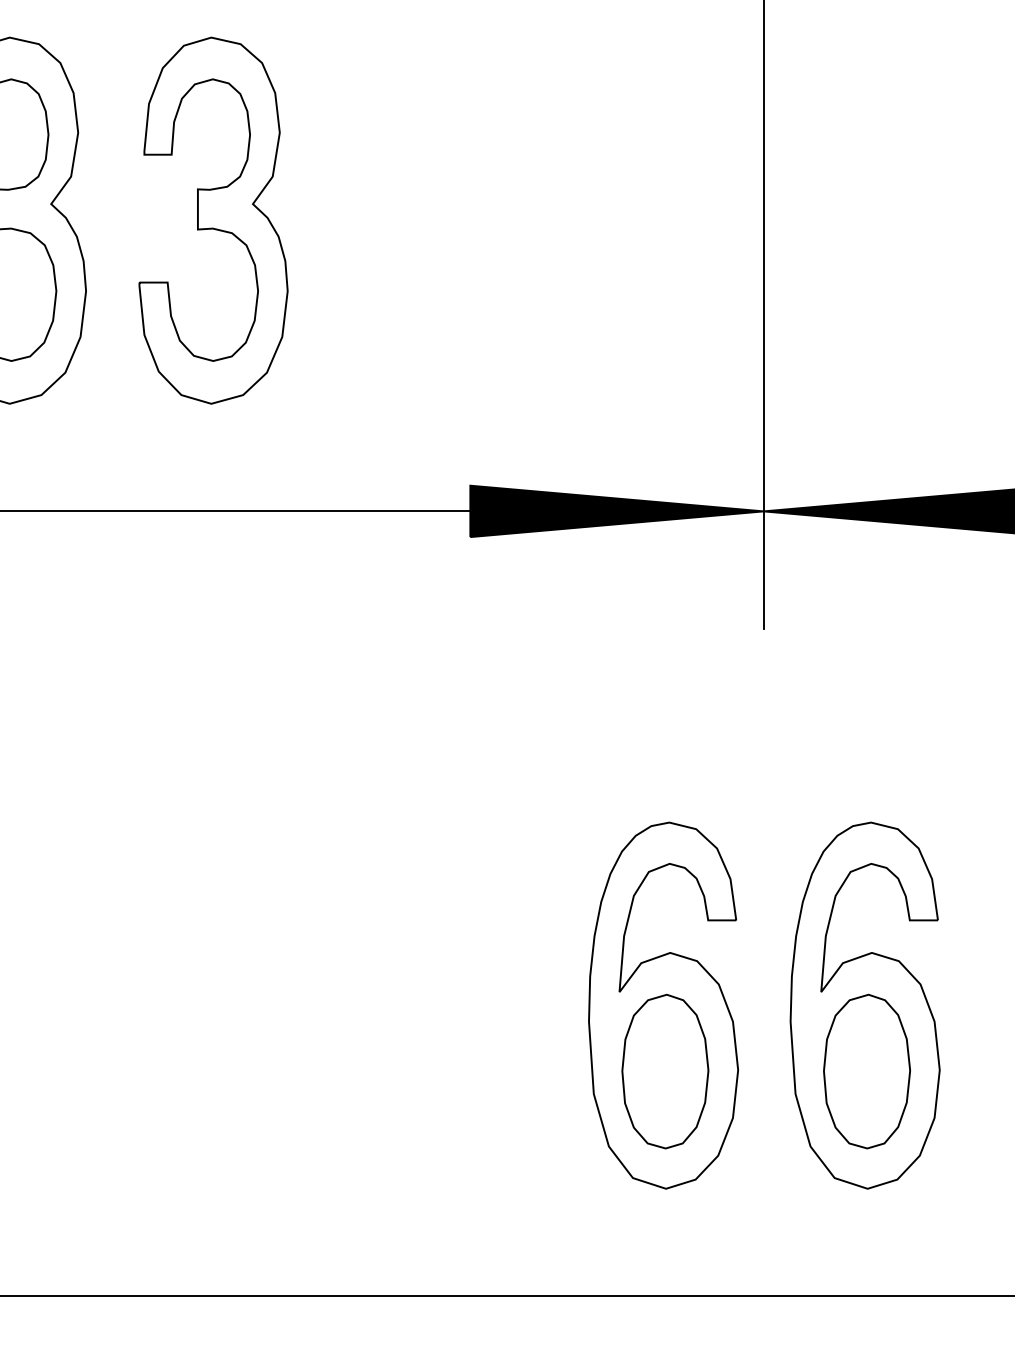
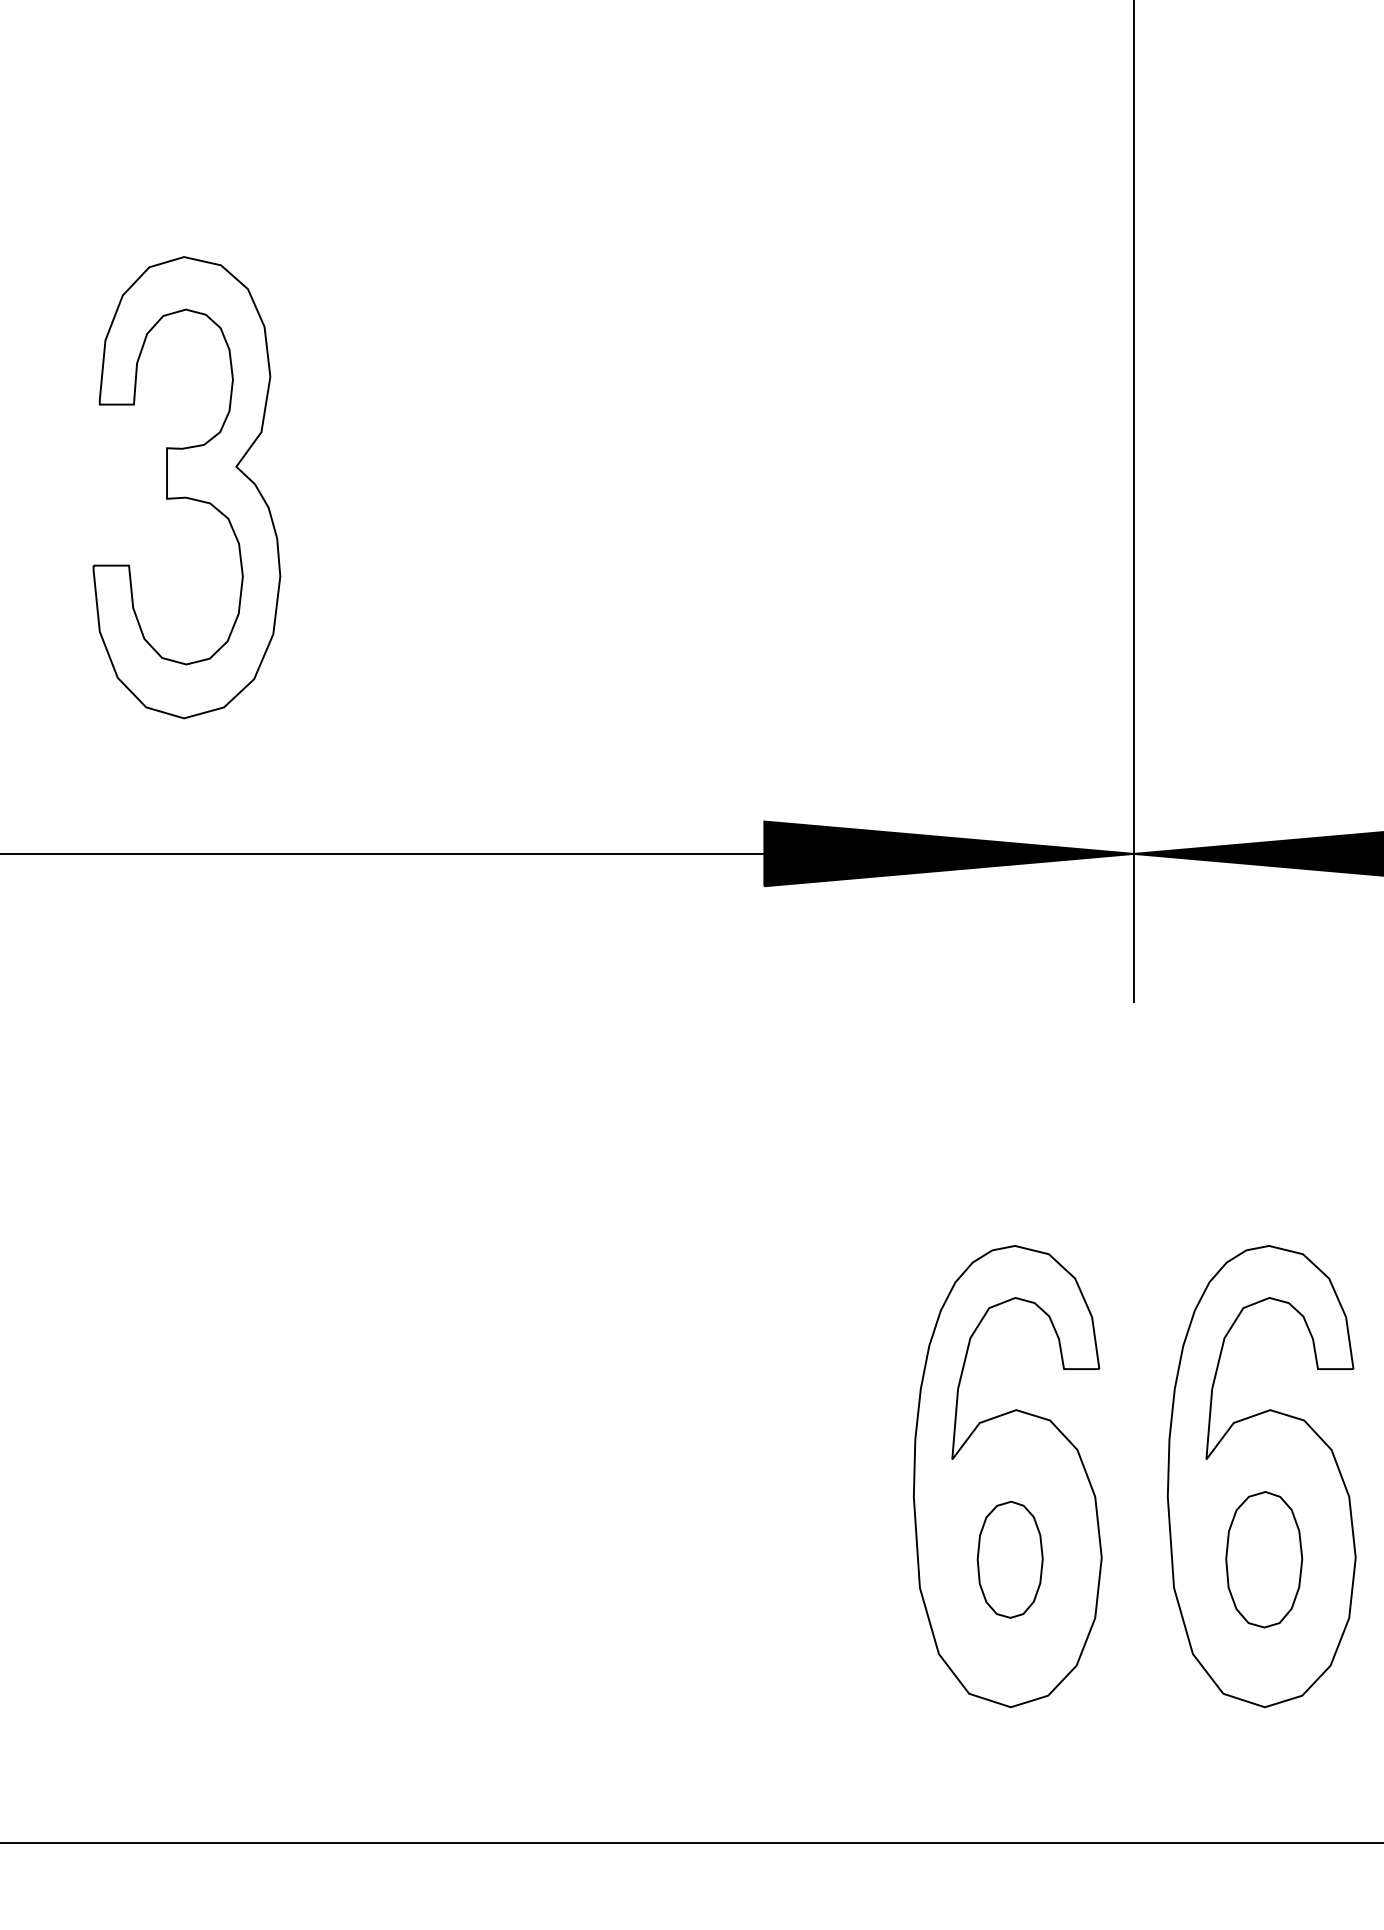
part: (213, 220) -> (440, 487), removed
part: (665, 1071) -> (1010, 1559), size x0.6
part: (867, 1071) -> (1264, 1559), size x0.7

